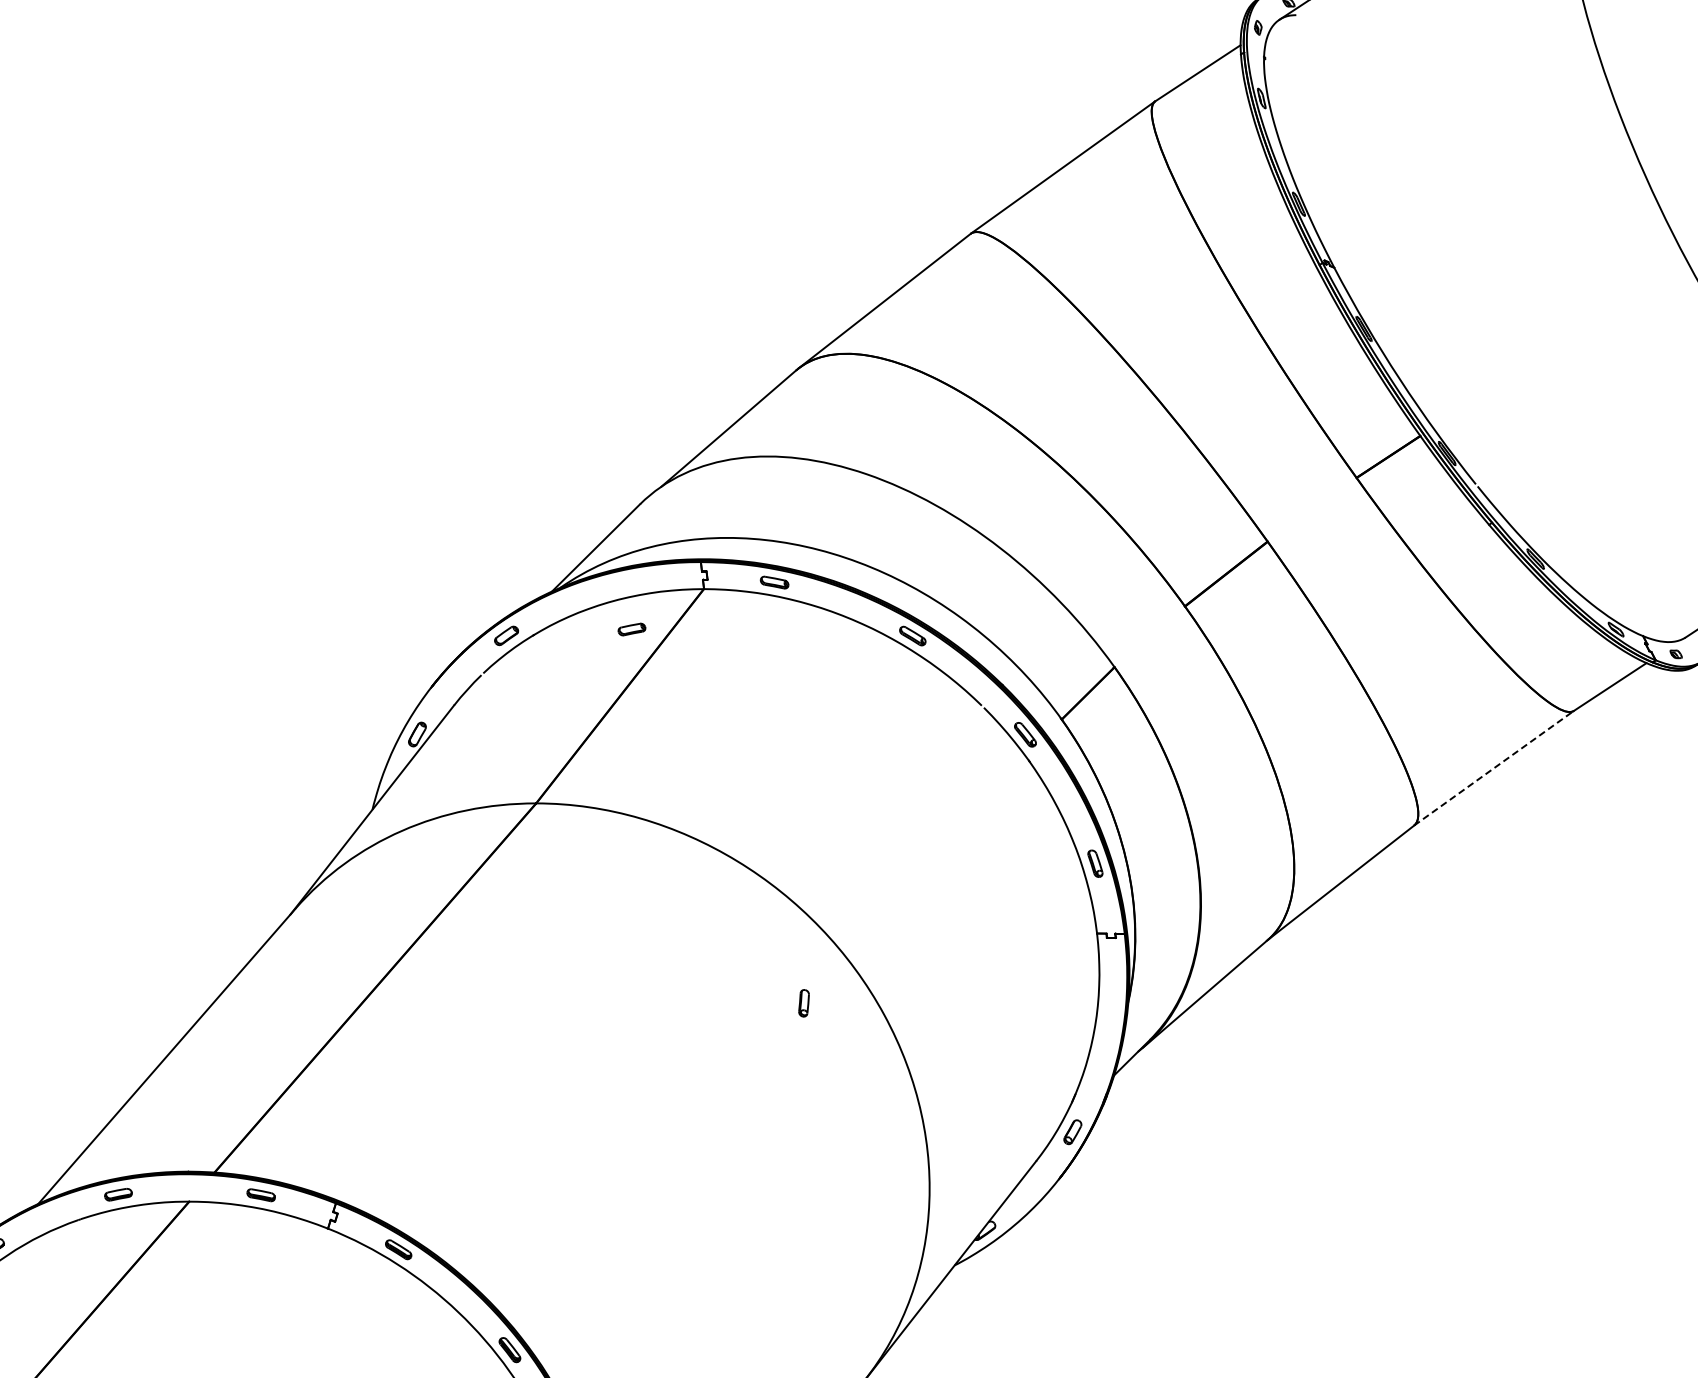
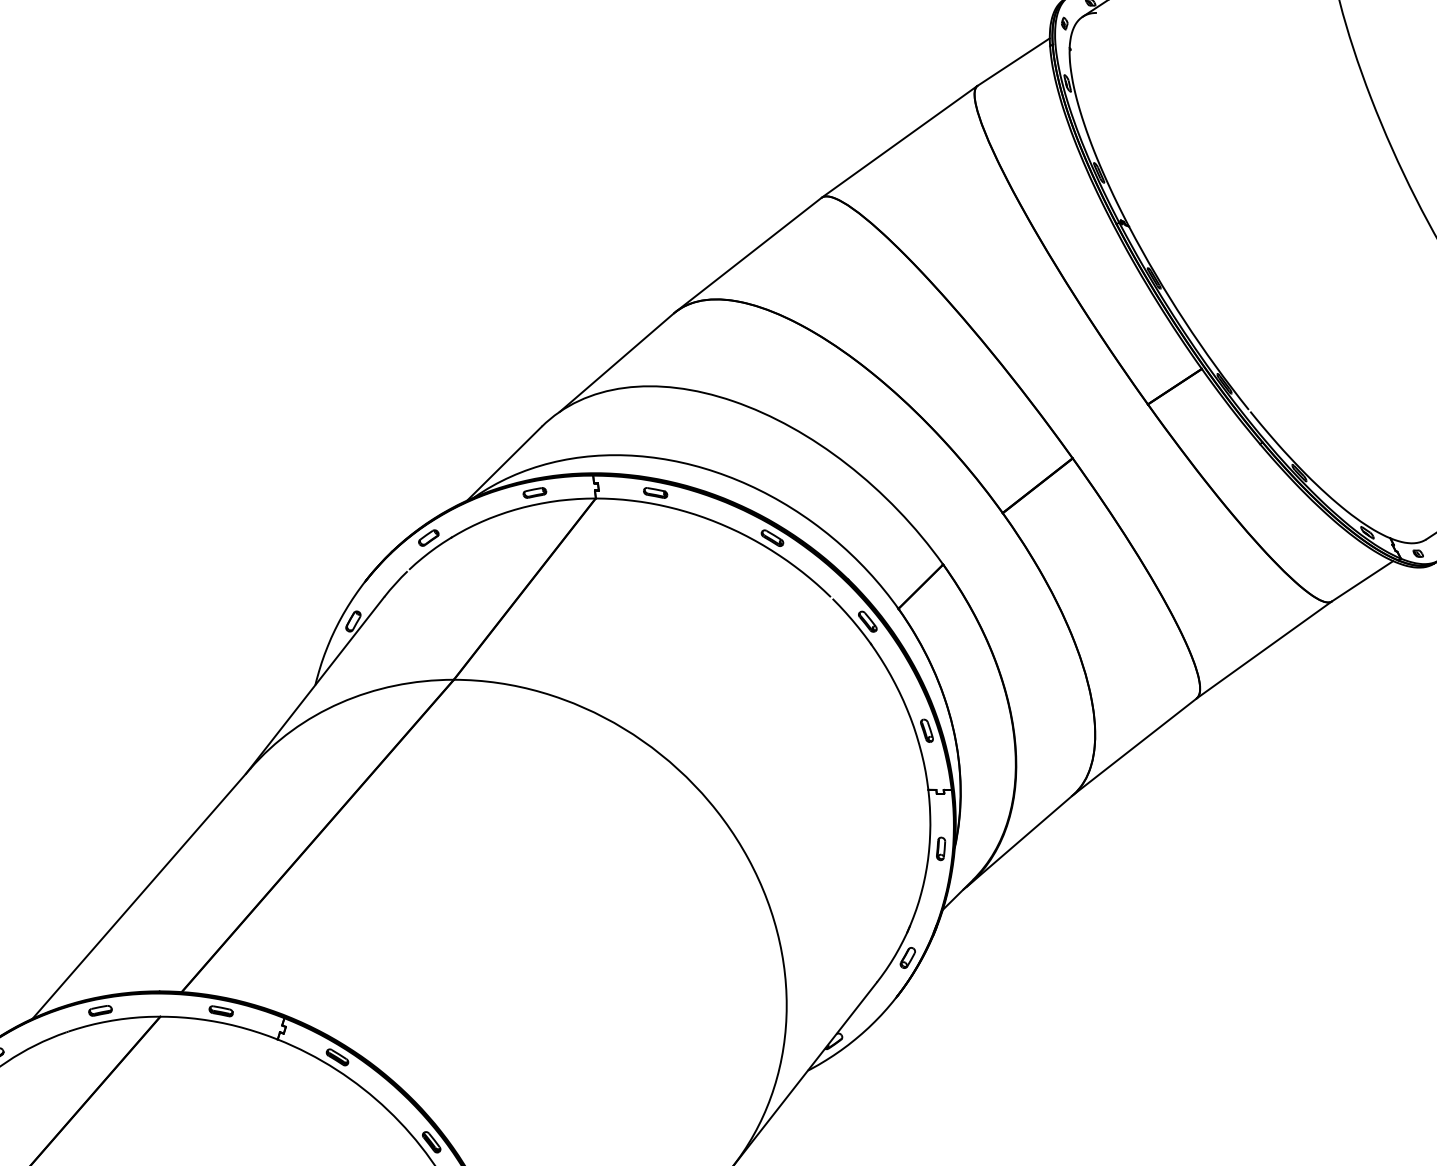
part: (631, 629) -> (534, 492), moved
line: (1494, 768) -> (1264, 650), dashed -> solid
part: (803, 1003) -> (940, 849), moved

